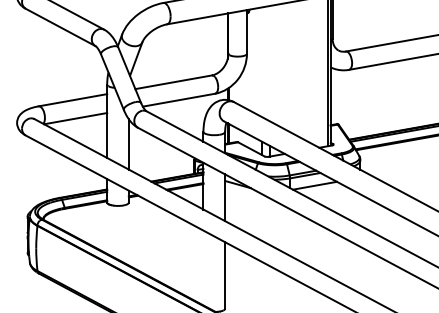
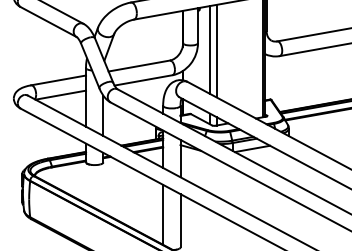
line: (261, 61) -> (209, 49), added
line: (270, 63) -> (216, 50), added
line: (203, 267) -> (163, 214), added

